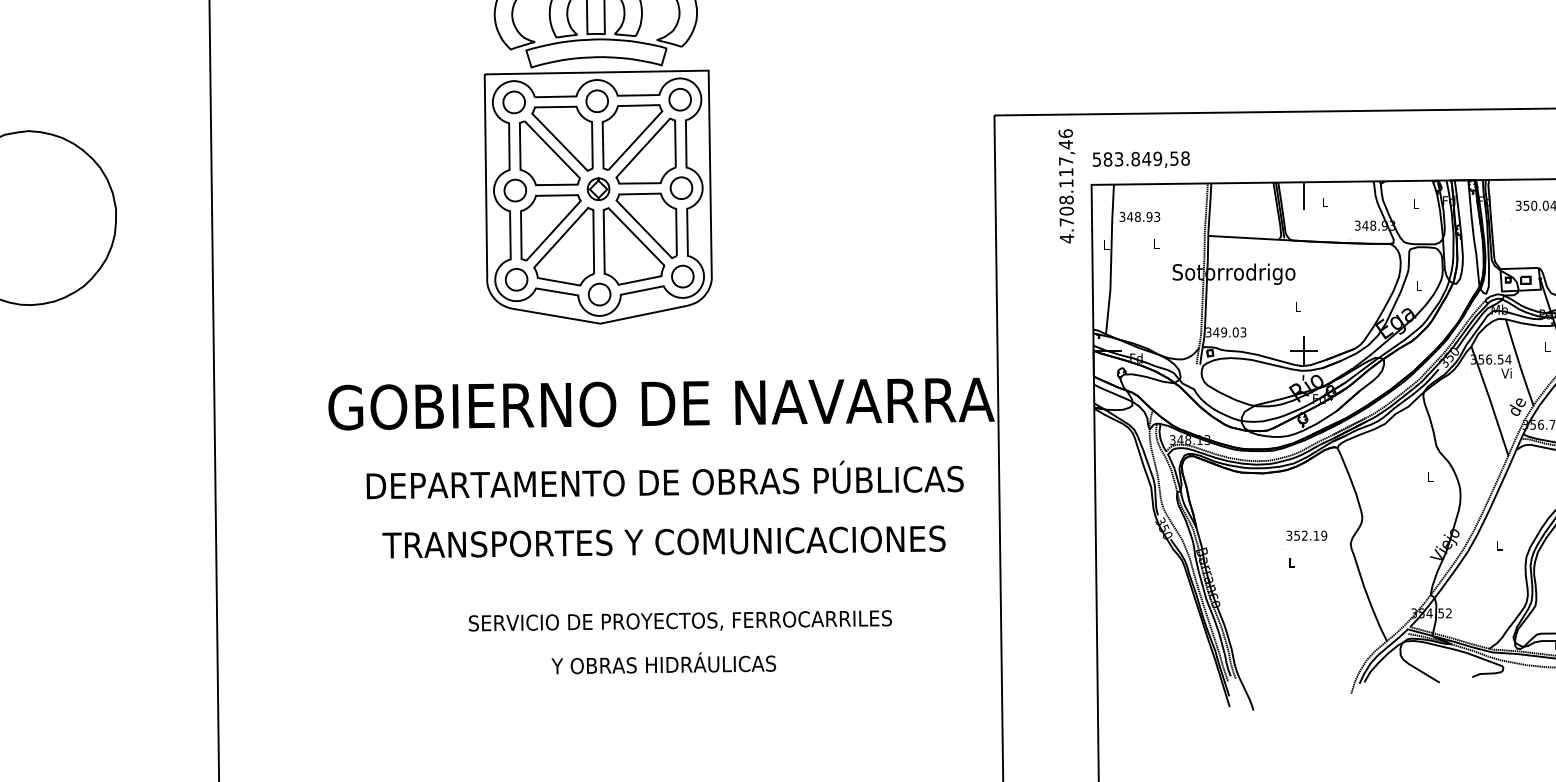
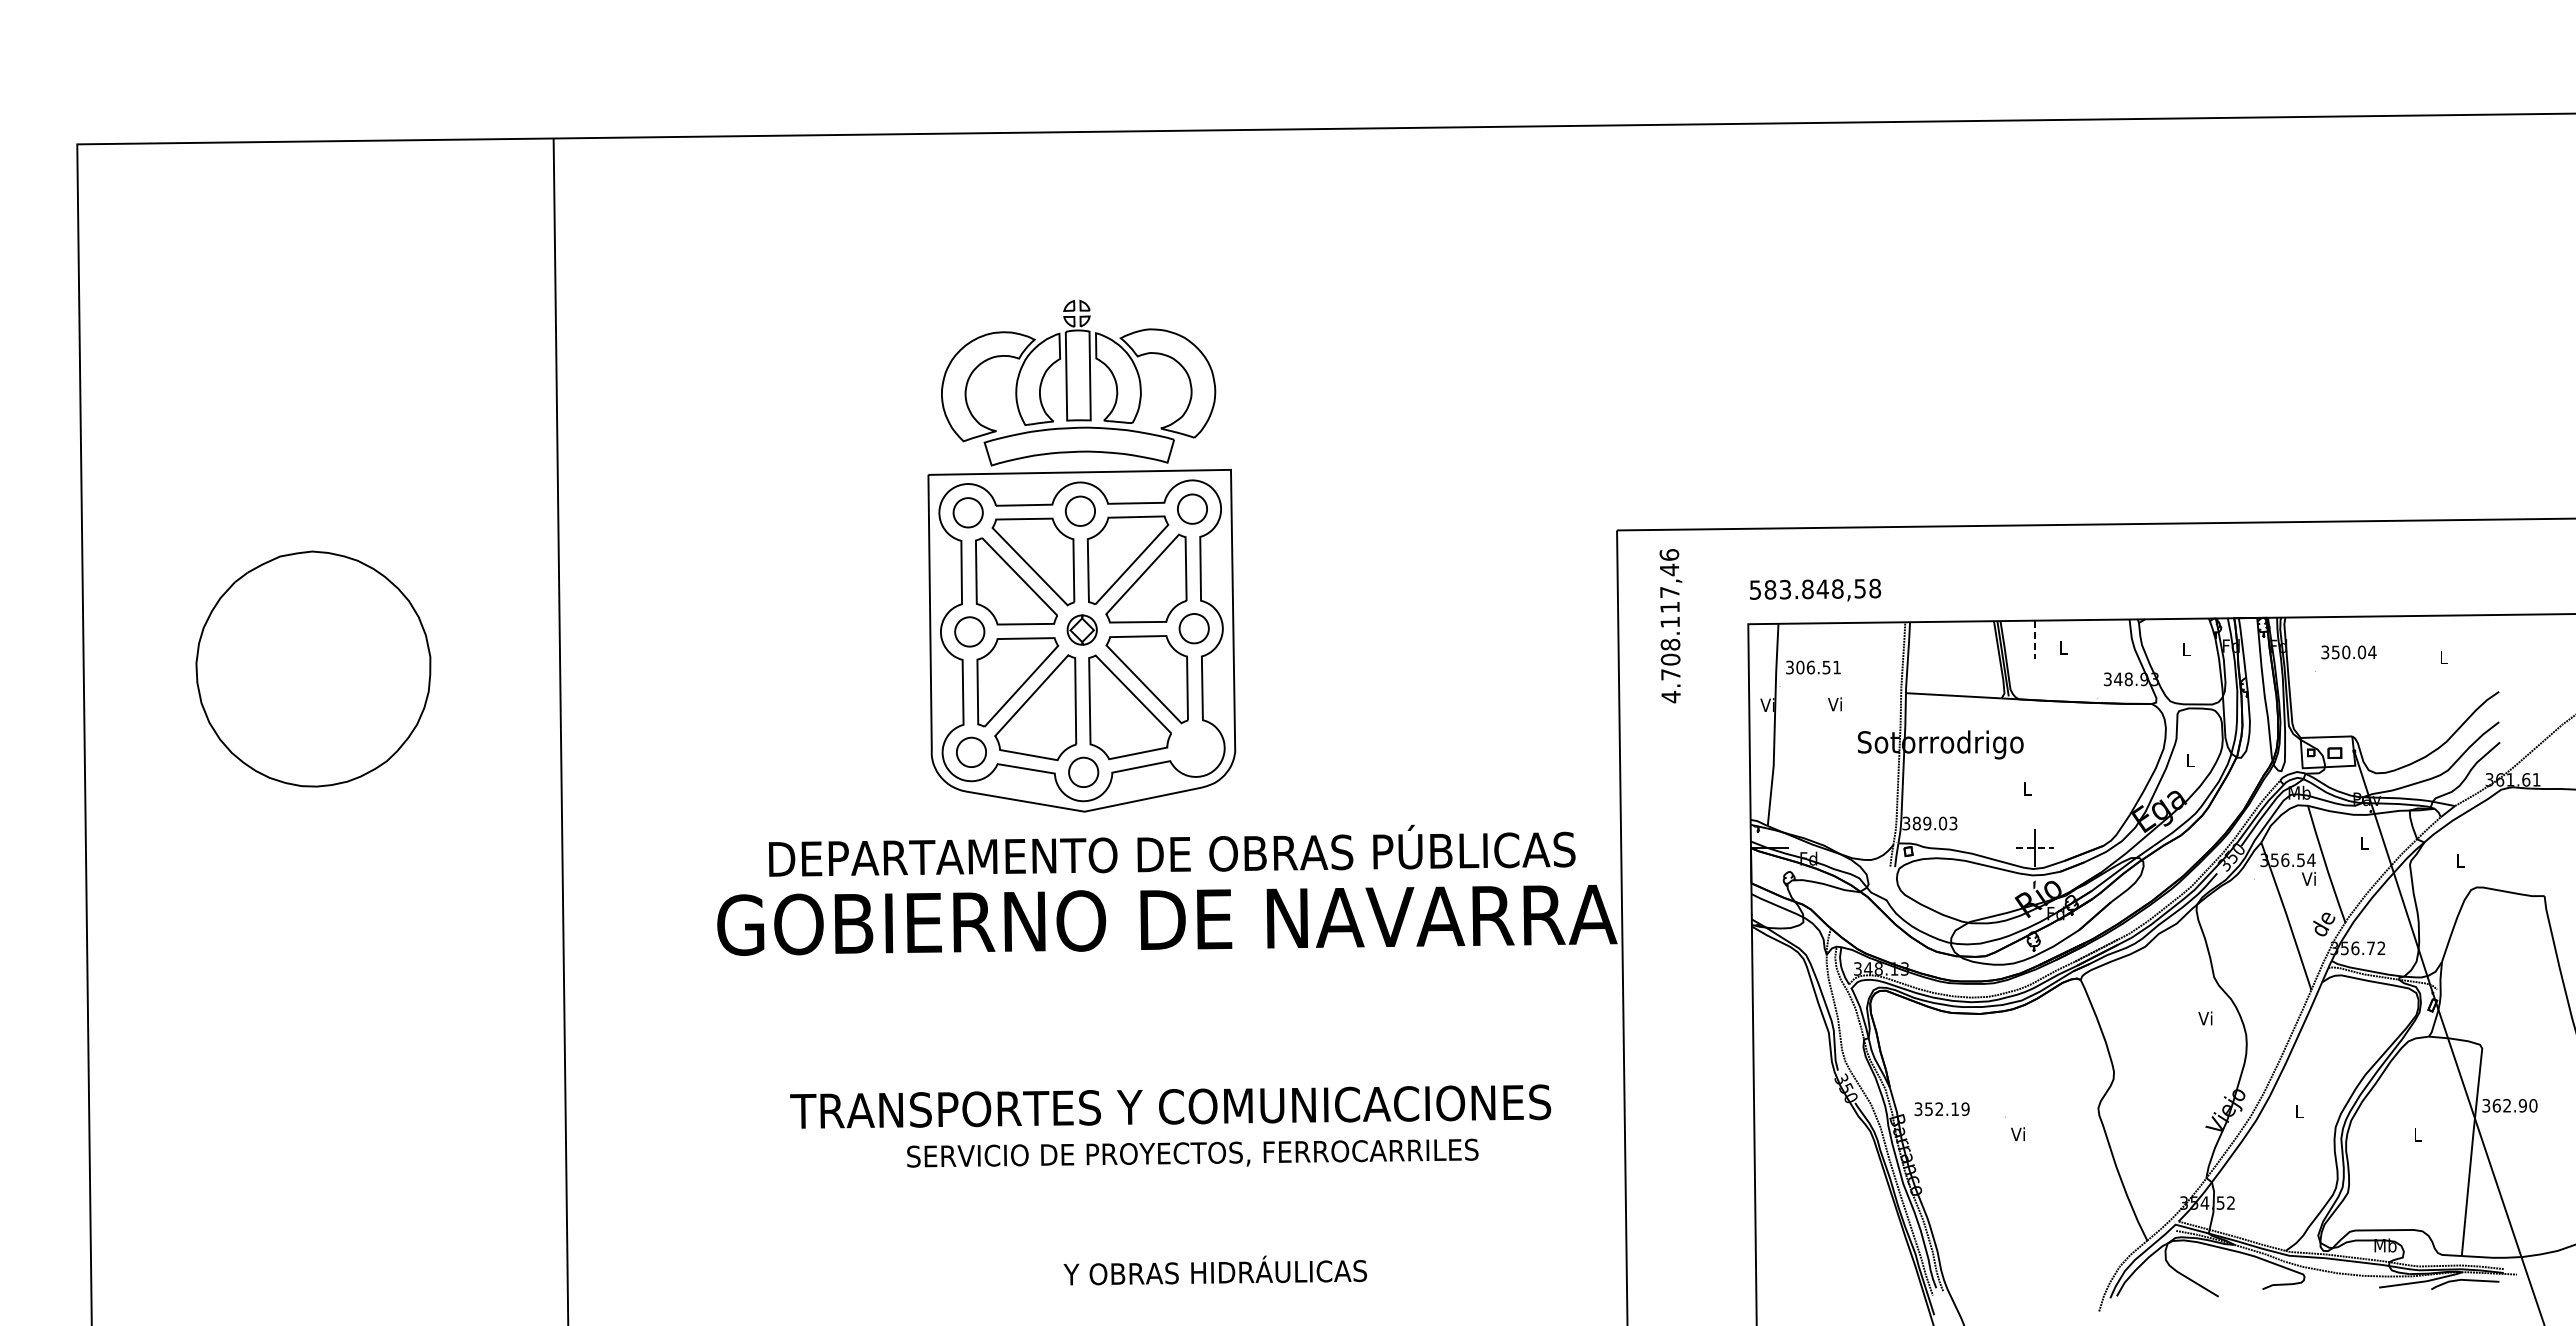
text: (1157, 158) -> (1837, 588), 583.849,58 -> 583.848,58
text: (1066, 186) -> (1670, 626), moved
line: (1303, 196) -> (2034, 640), solid -> dashed
text: (1143, 216) -> (1818, 667), 348.93 -> 306.51
text: (1105, 244) -> (1767, 704), L -> Vi
text: (1155, 244) -> (1834, 704), L -> Vi
part: (682, 276) -> (1195, 747), removed
text: (1216, 332) -> (1916, 823), 349.03 -> 389.03
line: (1304, 350) -> (2035, 848), solid -> dashed
text: (1430, 476) -> (2205, 1018), L -> Vi
text: (665, 479) -> (1172, 850), moved
text: (1306, 535) -> (1941, 1109), moved
text: (1290, 562) -> (2017, 1134), L -> Vi
text: (680, 620) -> (1192, 1152), moved
text: (663, 663) -> (1214, 1270), moved

